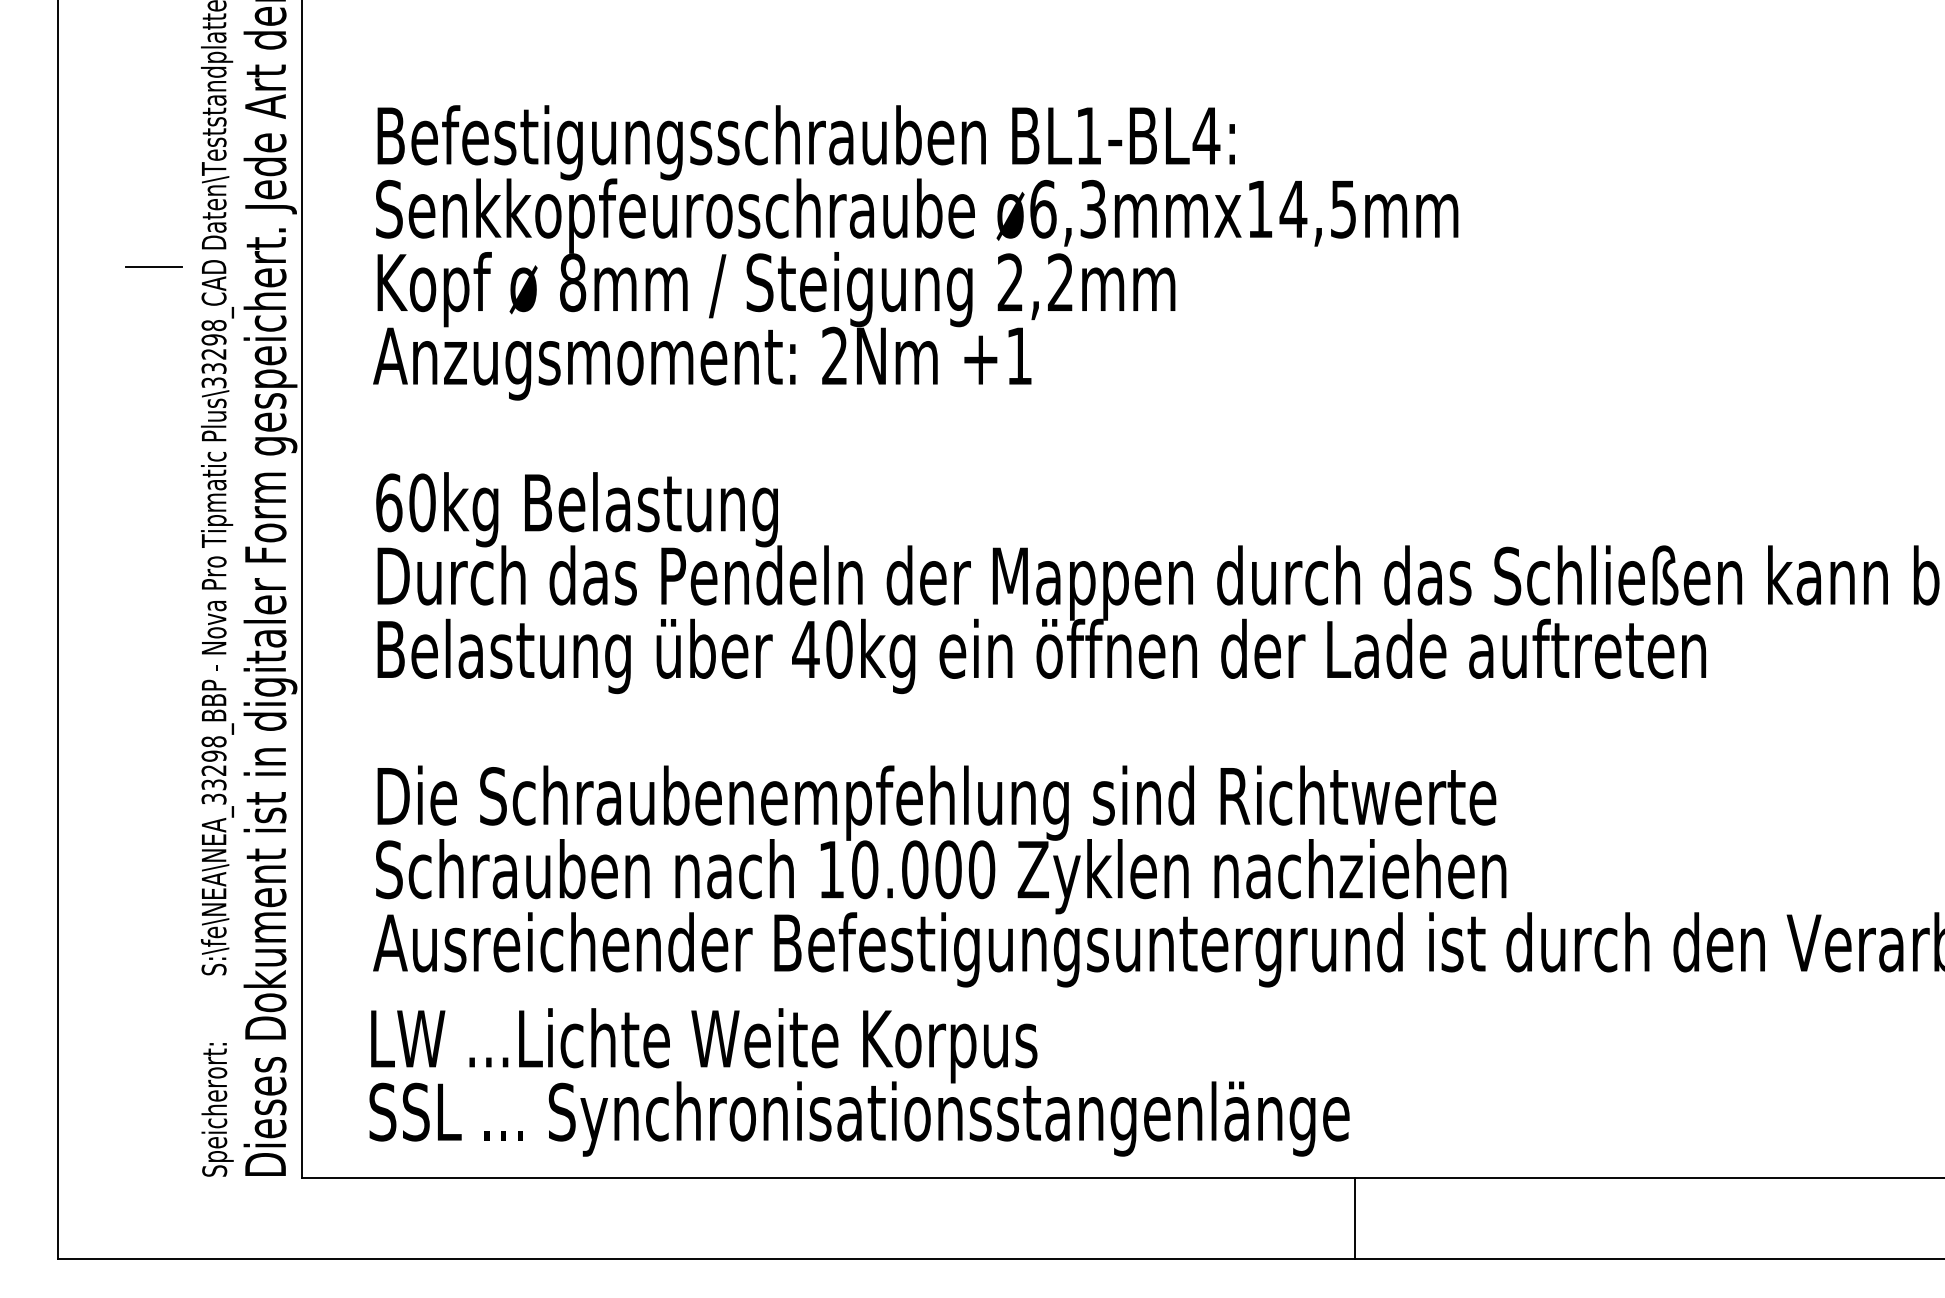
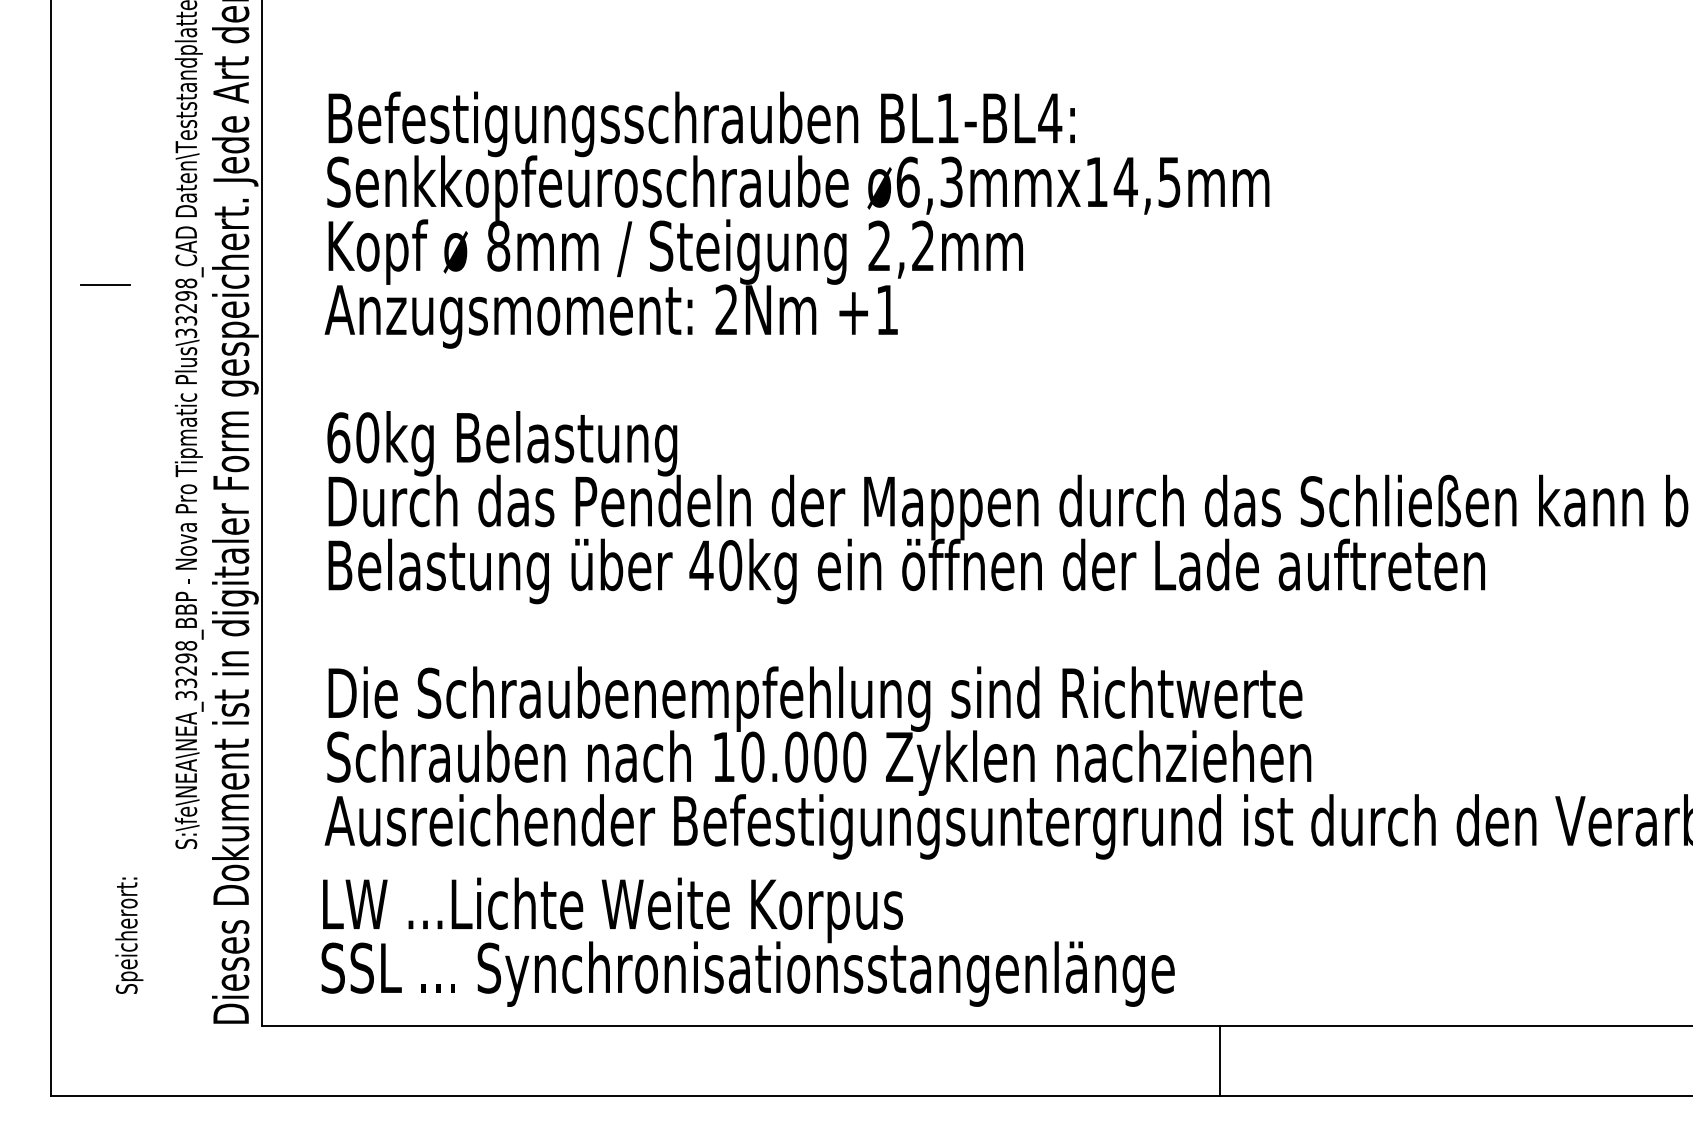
line: (153, 266) -> (104, 284), moved
text: (217, 1109) -> (129, 935), moved
line: (1355, 1218) -> (1219, 1060), moved

